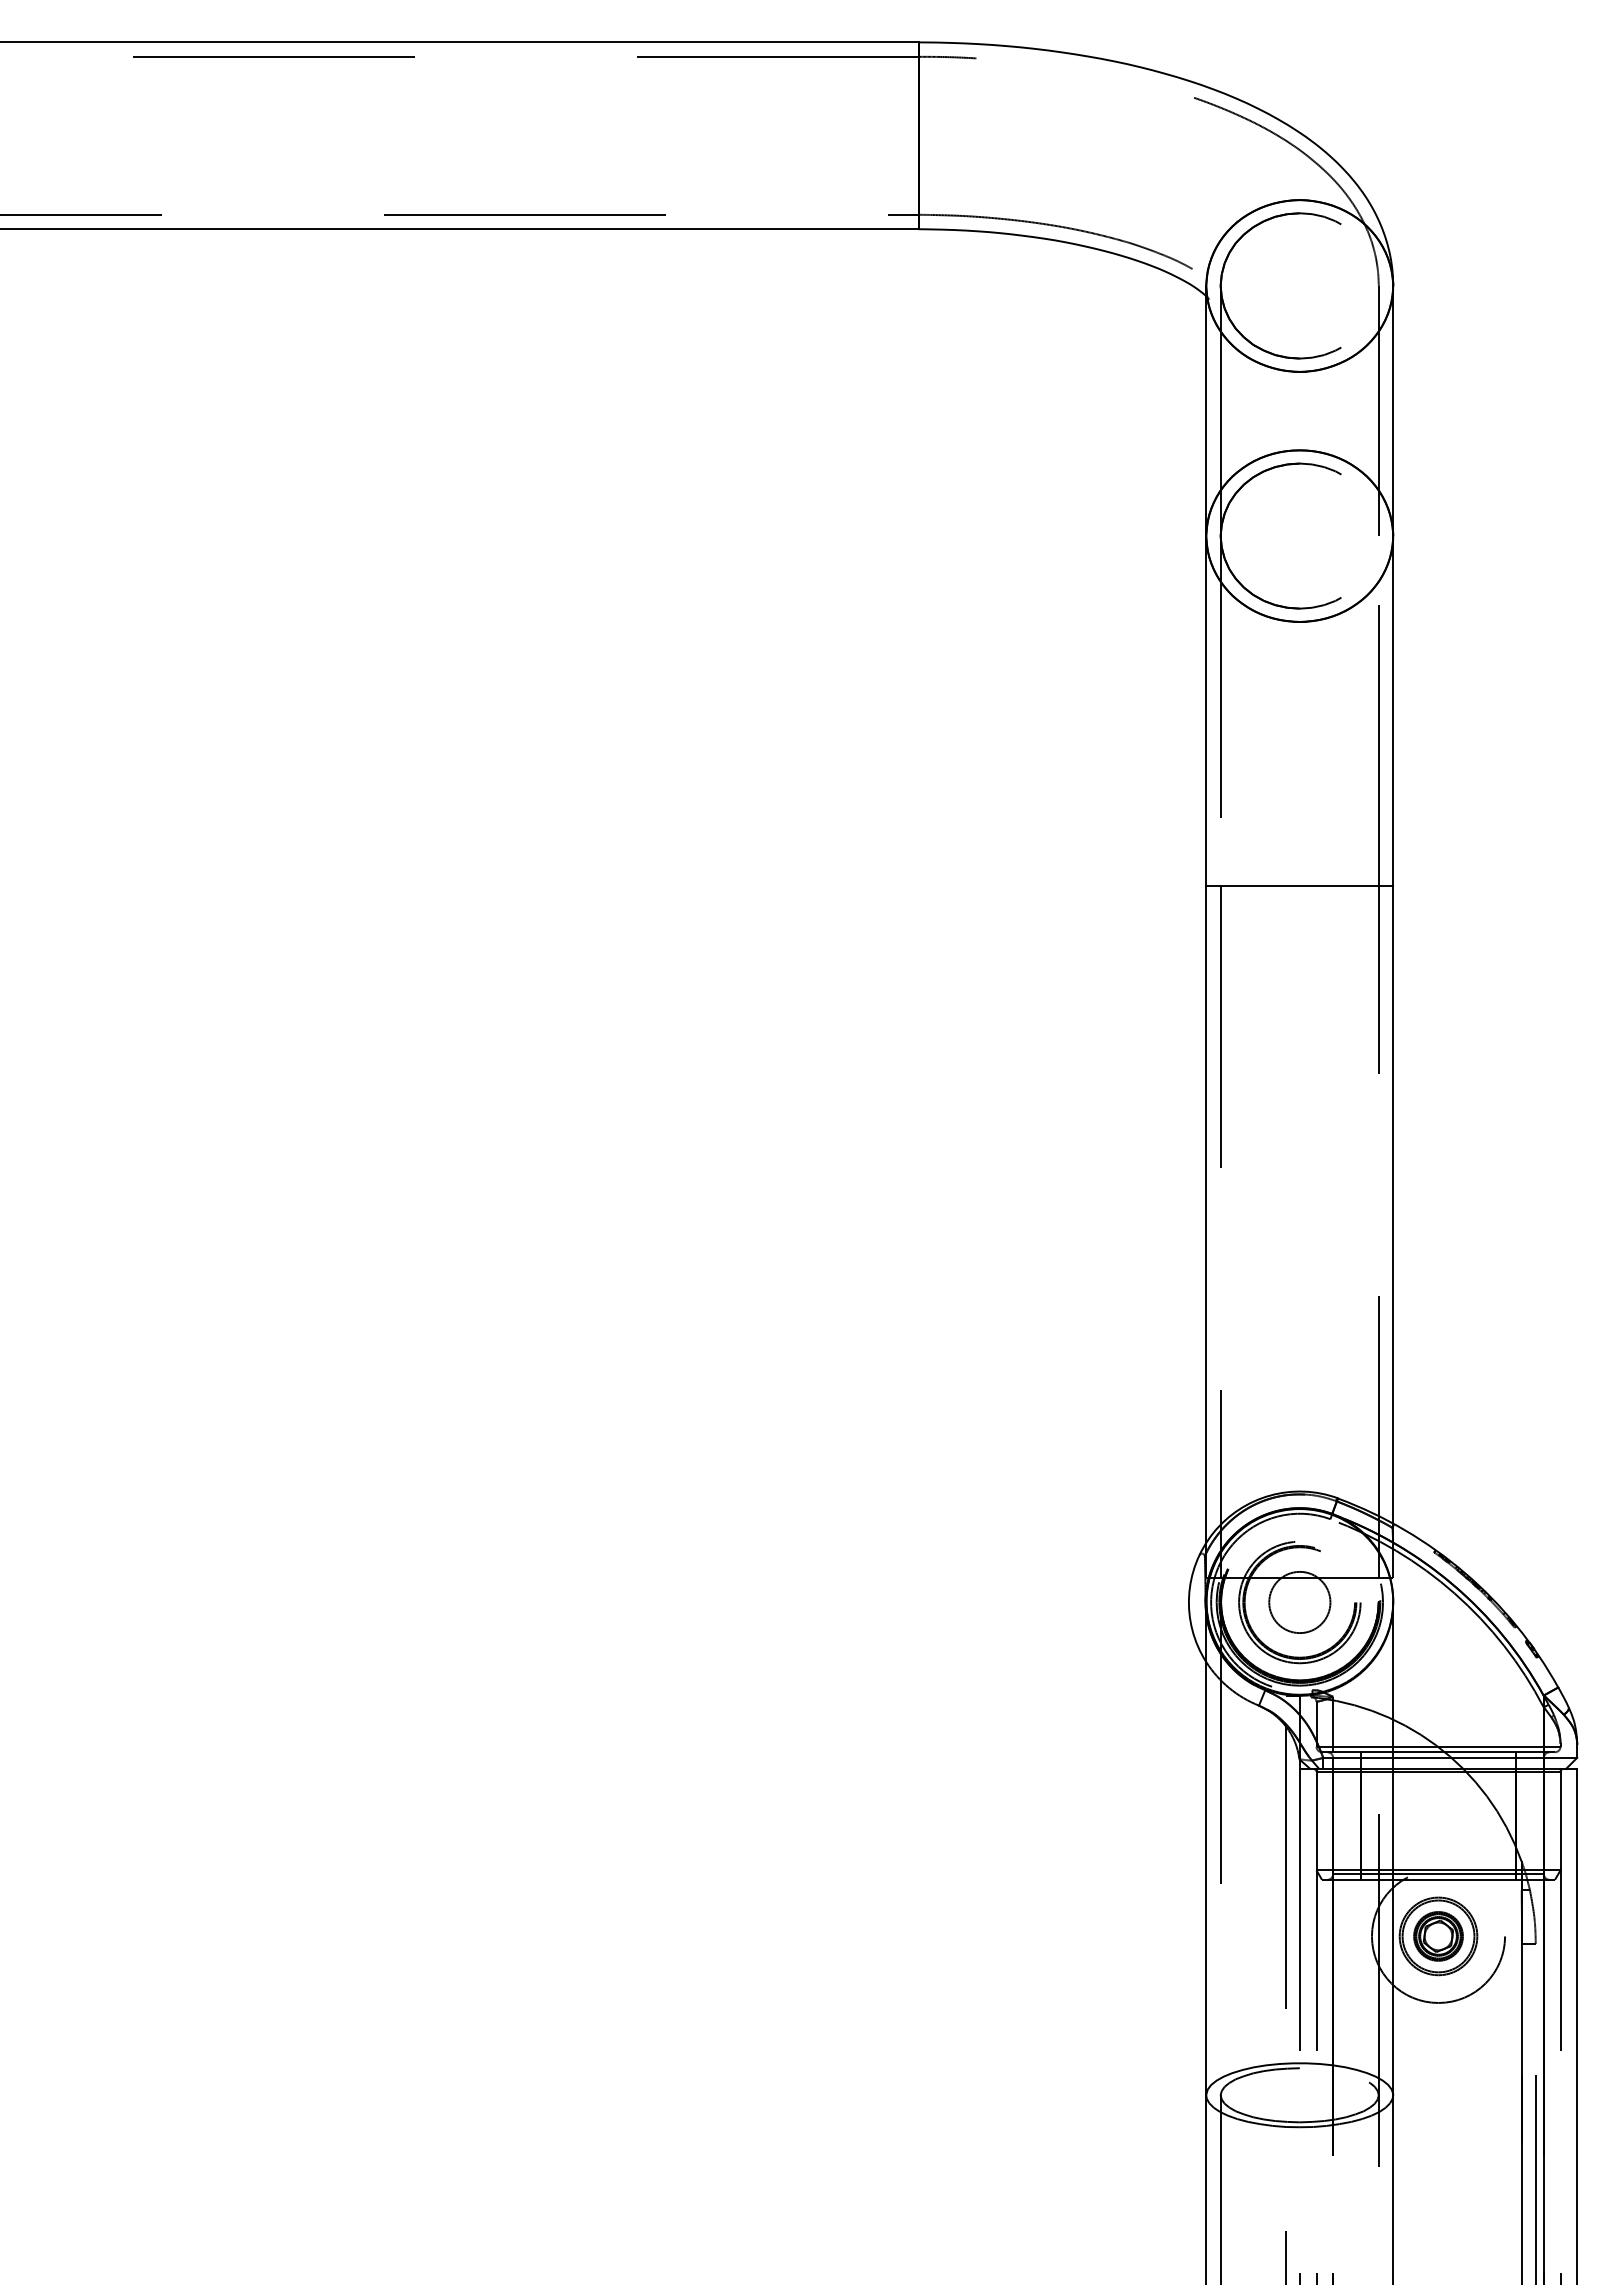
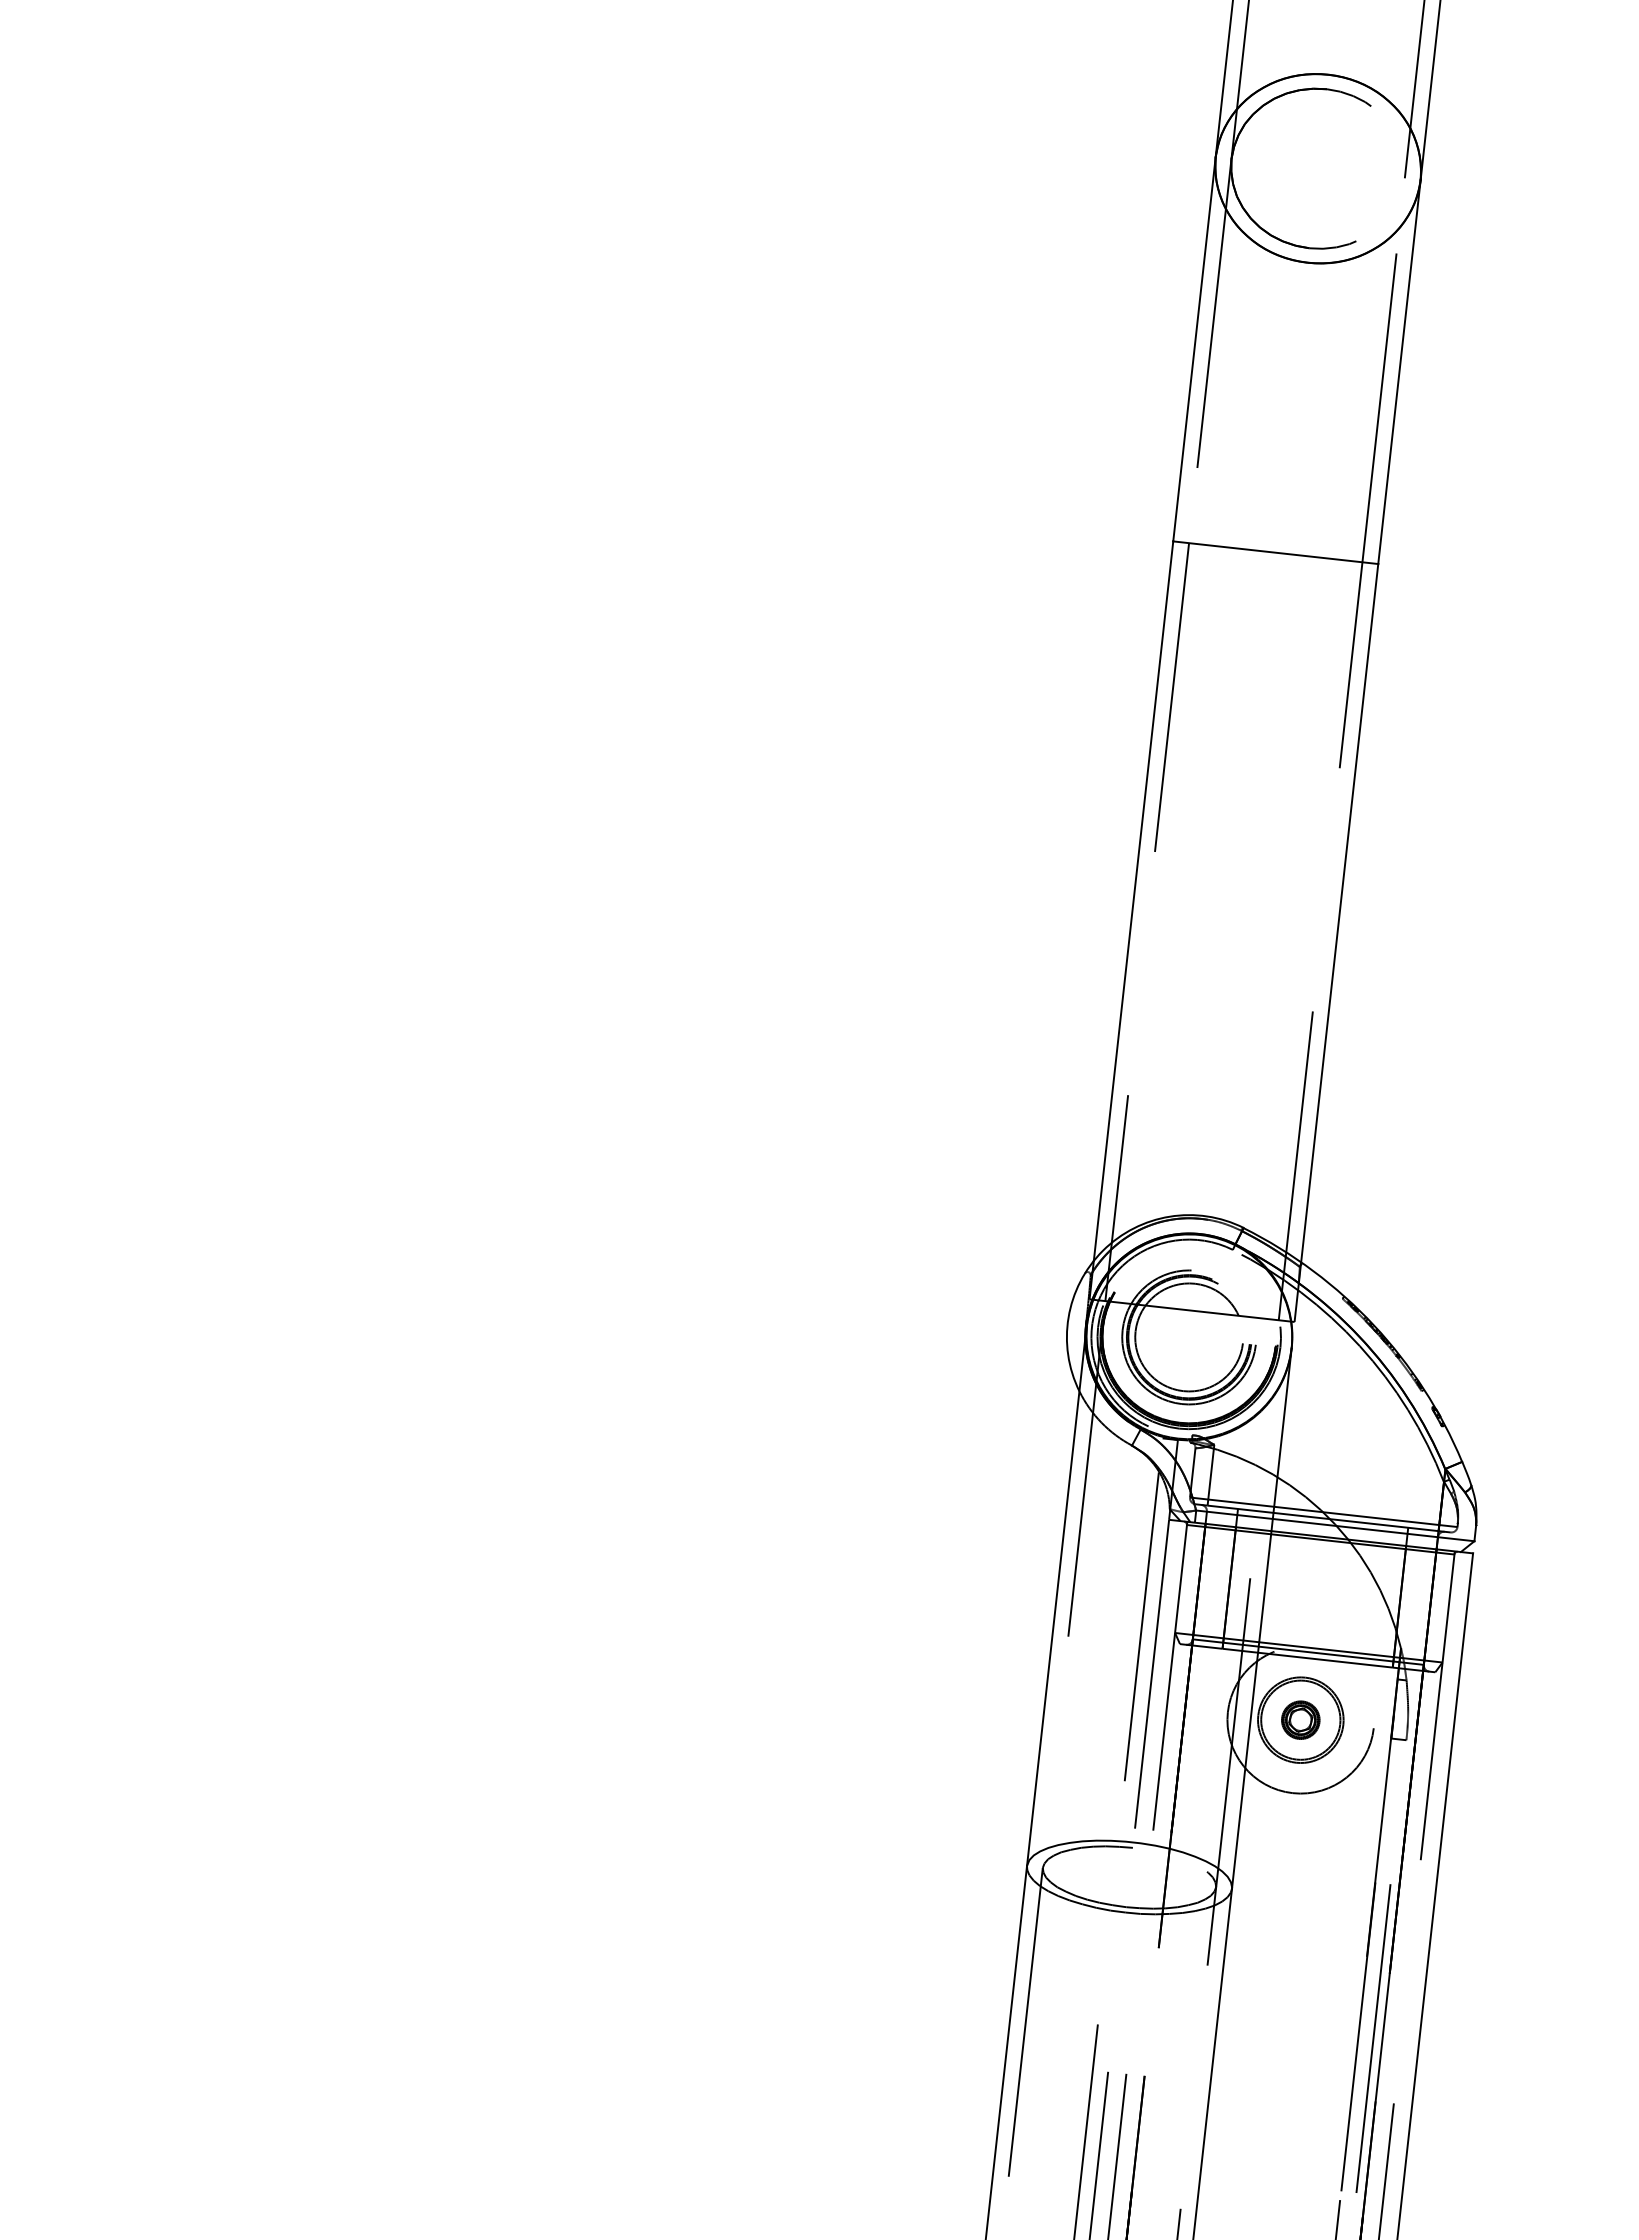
circle: (1299, 1602) -> (1188, 1337), size x1.6
part: (1438, 1936) -> (1300, 1720), size x0.7

